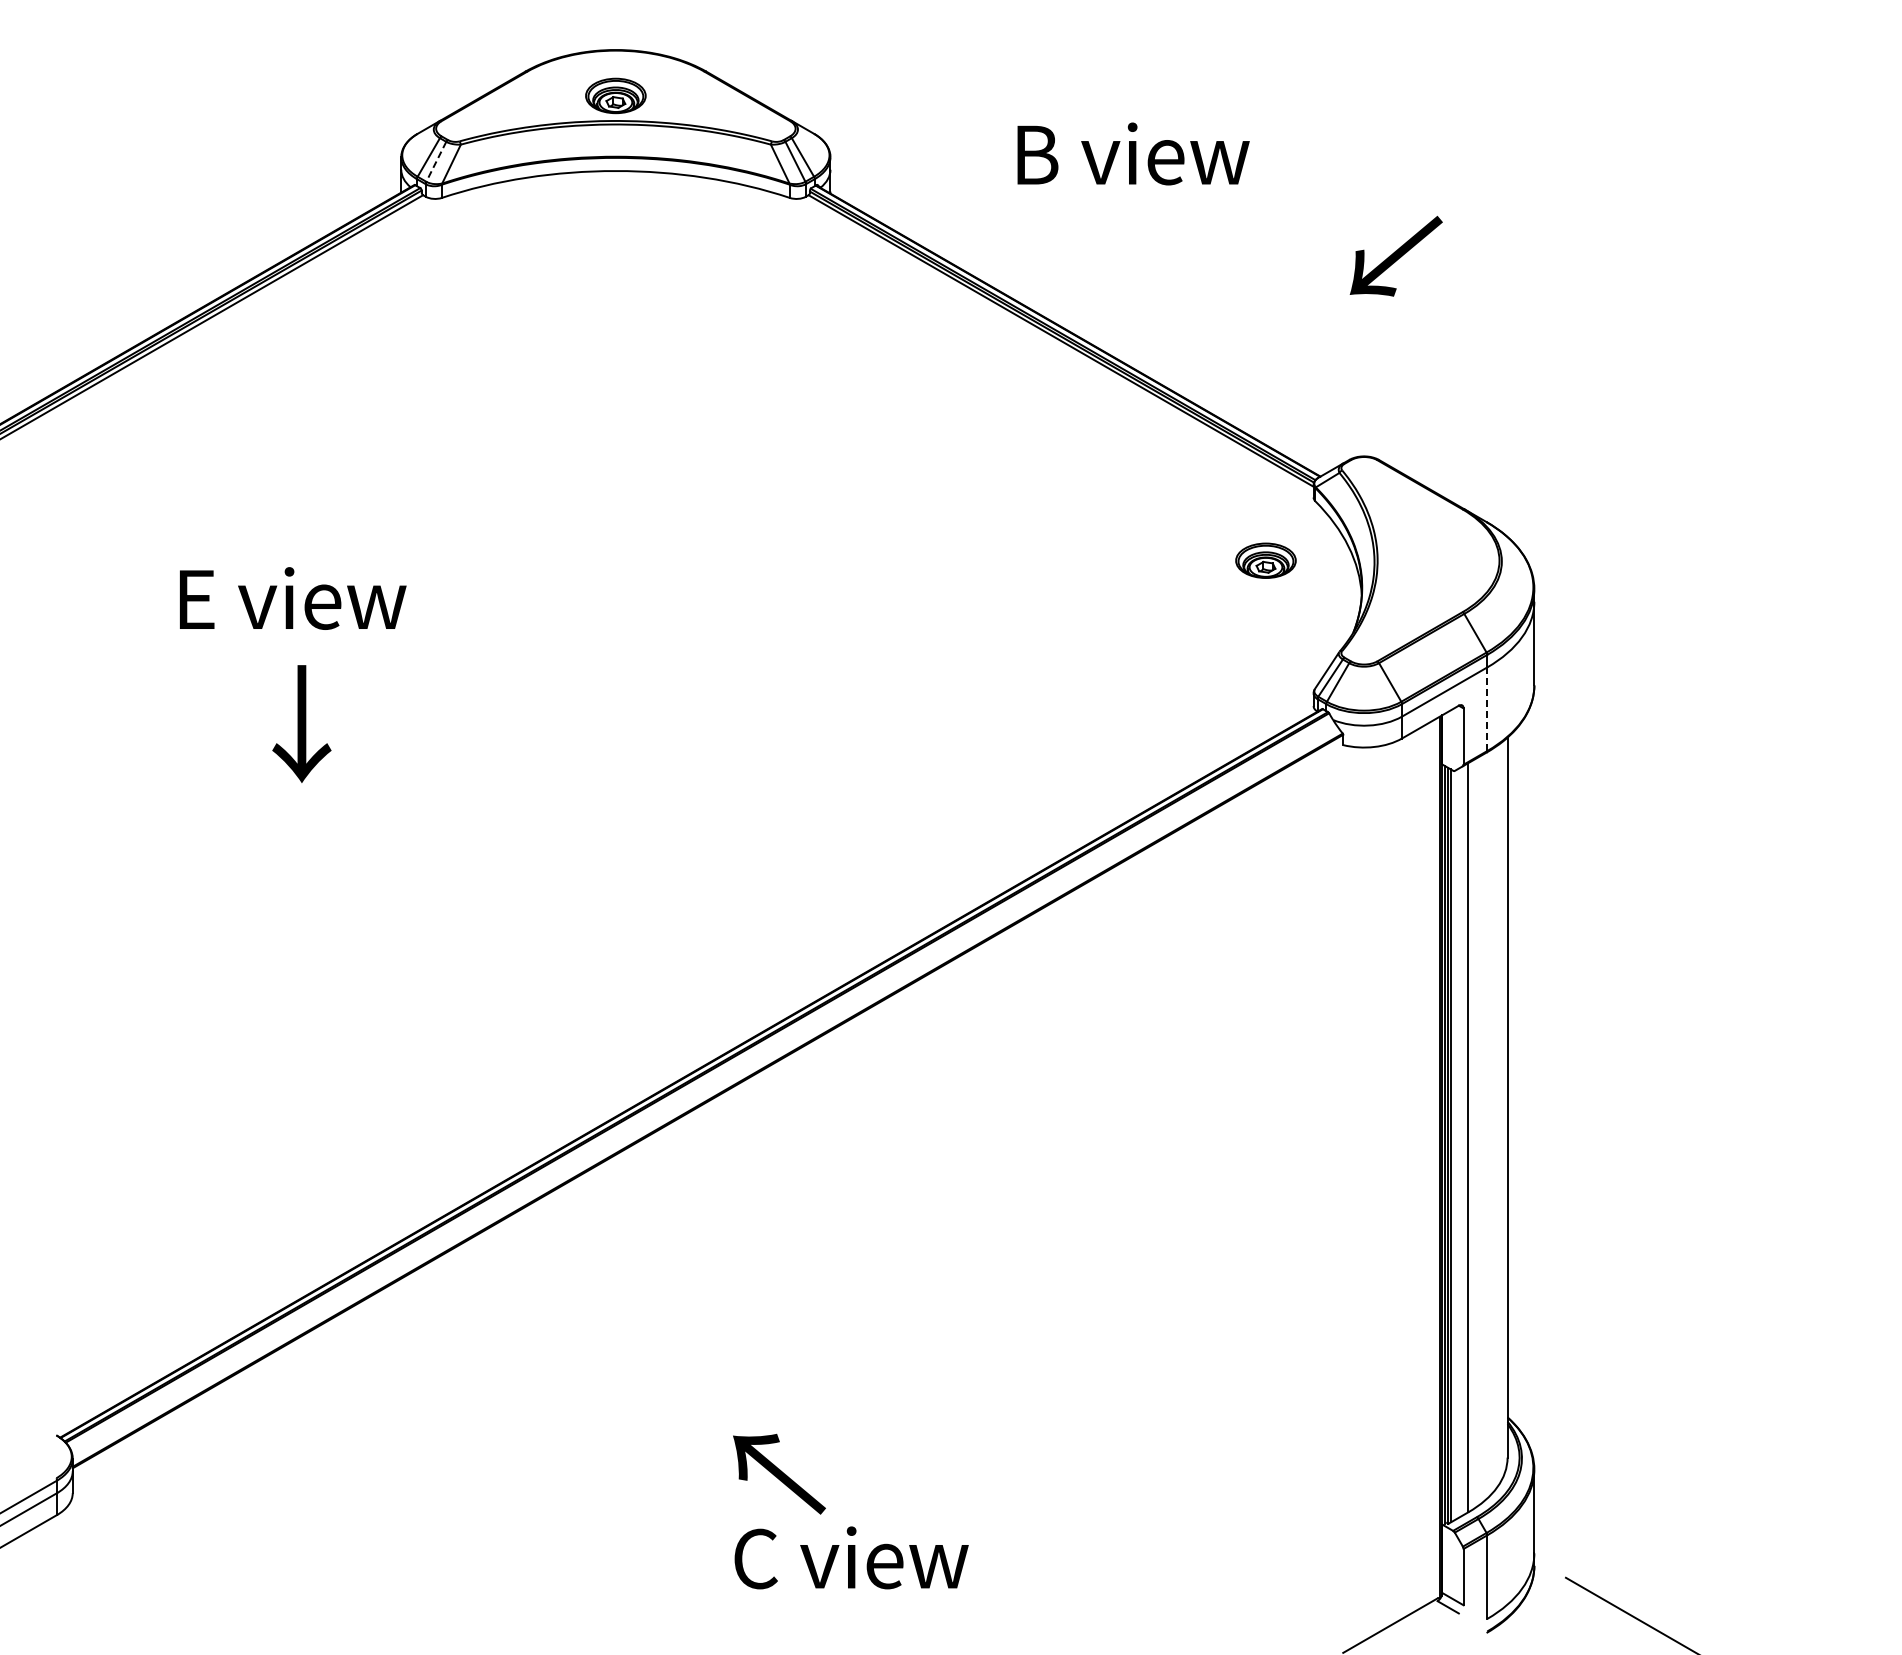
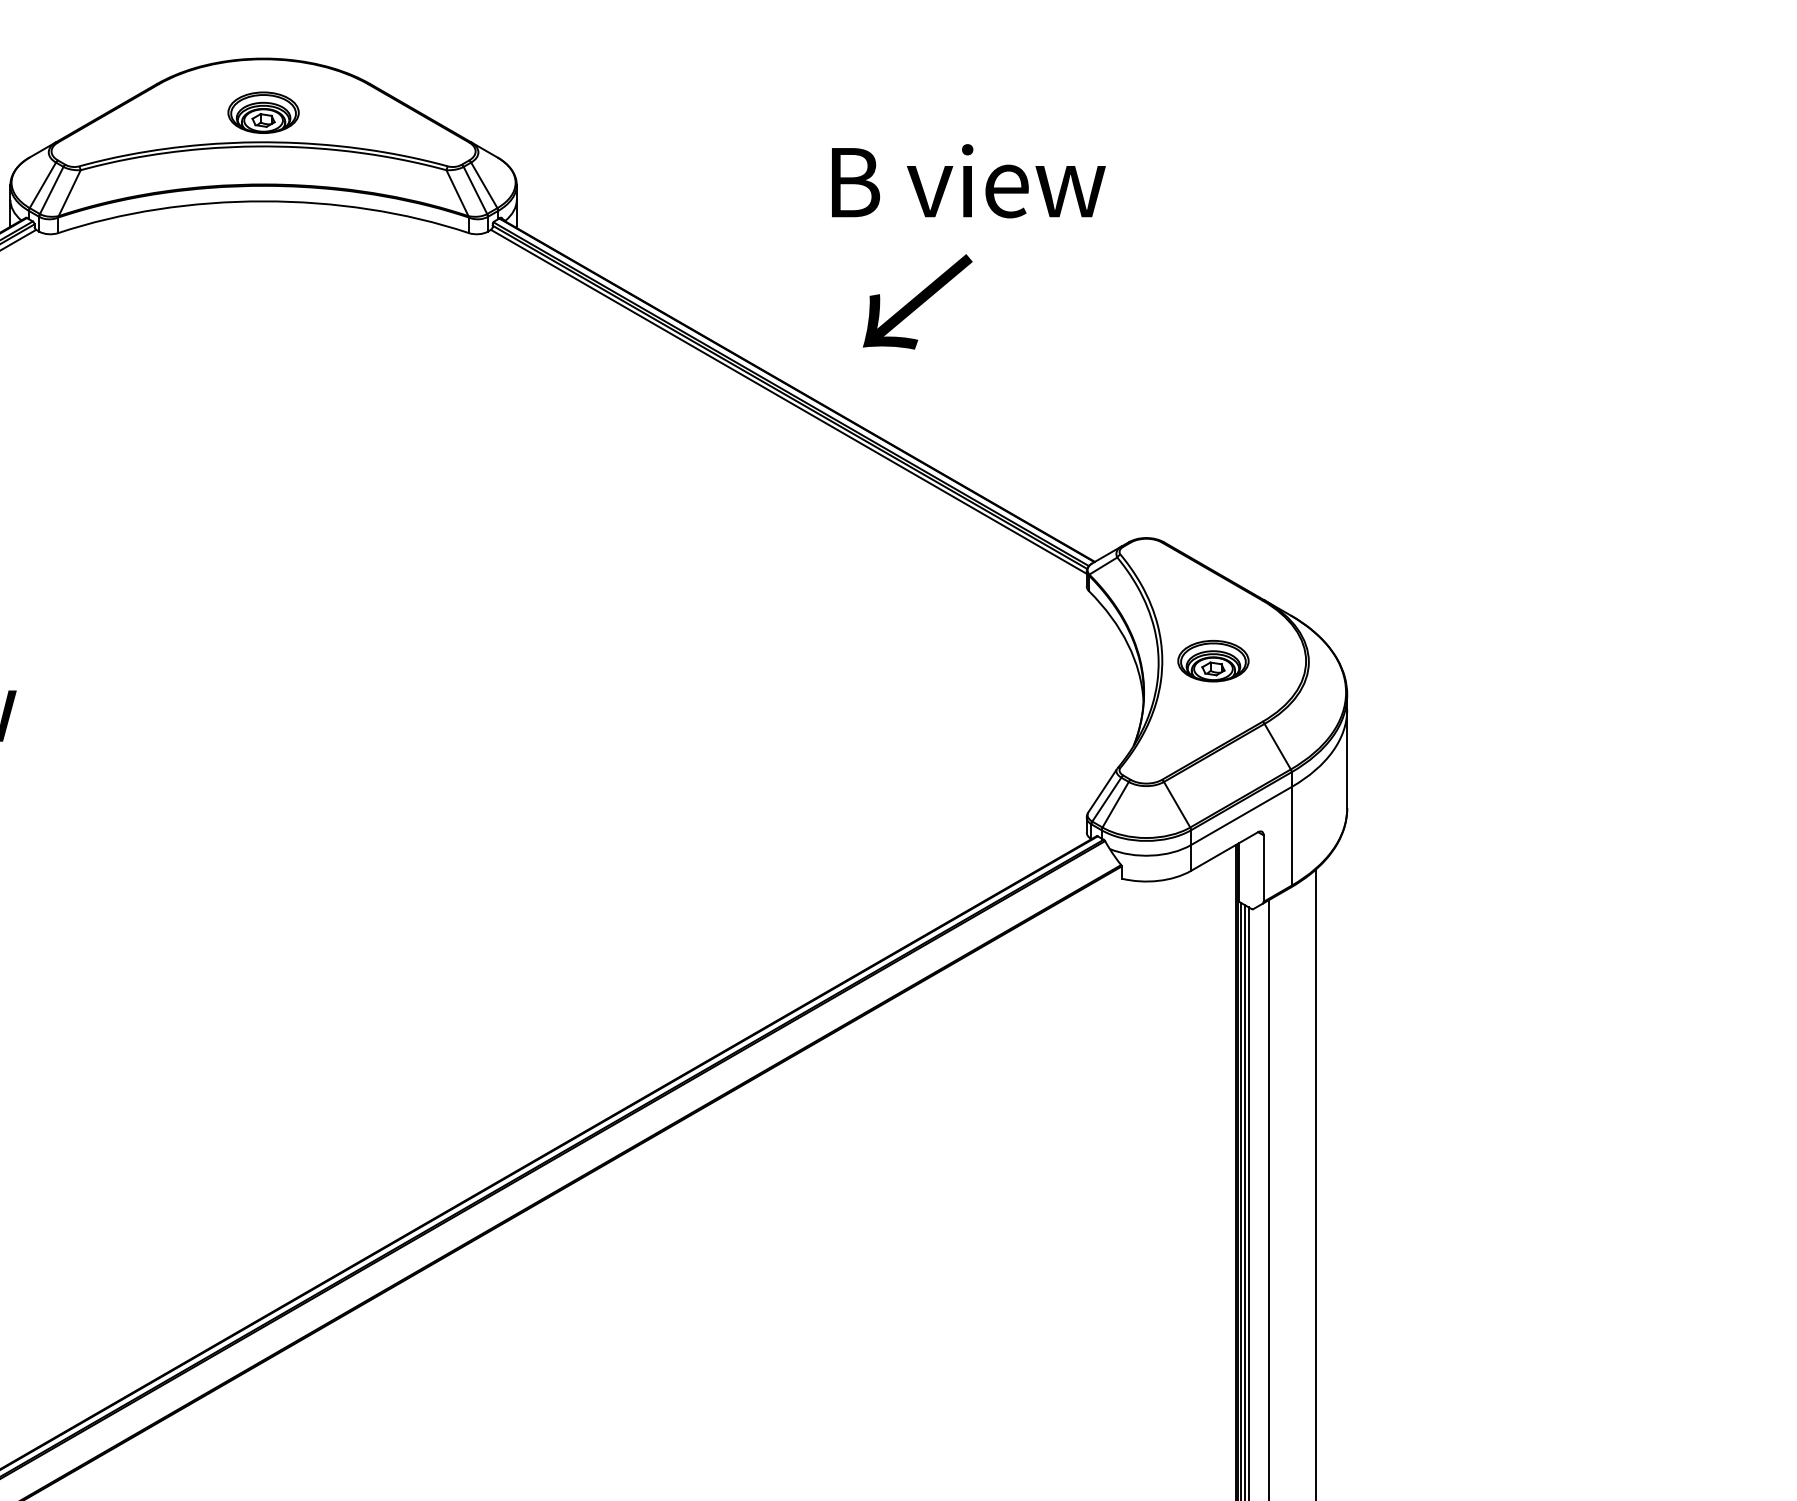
text: (1133, 153) -> (968, 180), moved
line: (436, 162) -> (51, 191), dashed -> solid
text: (1395, 256) -> (916, 302), moved
part: (1265, 560) -> (1212, 660), moved
line: (1487, 709) -> (1291, 836), dashed -> solid

